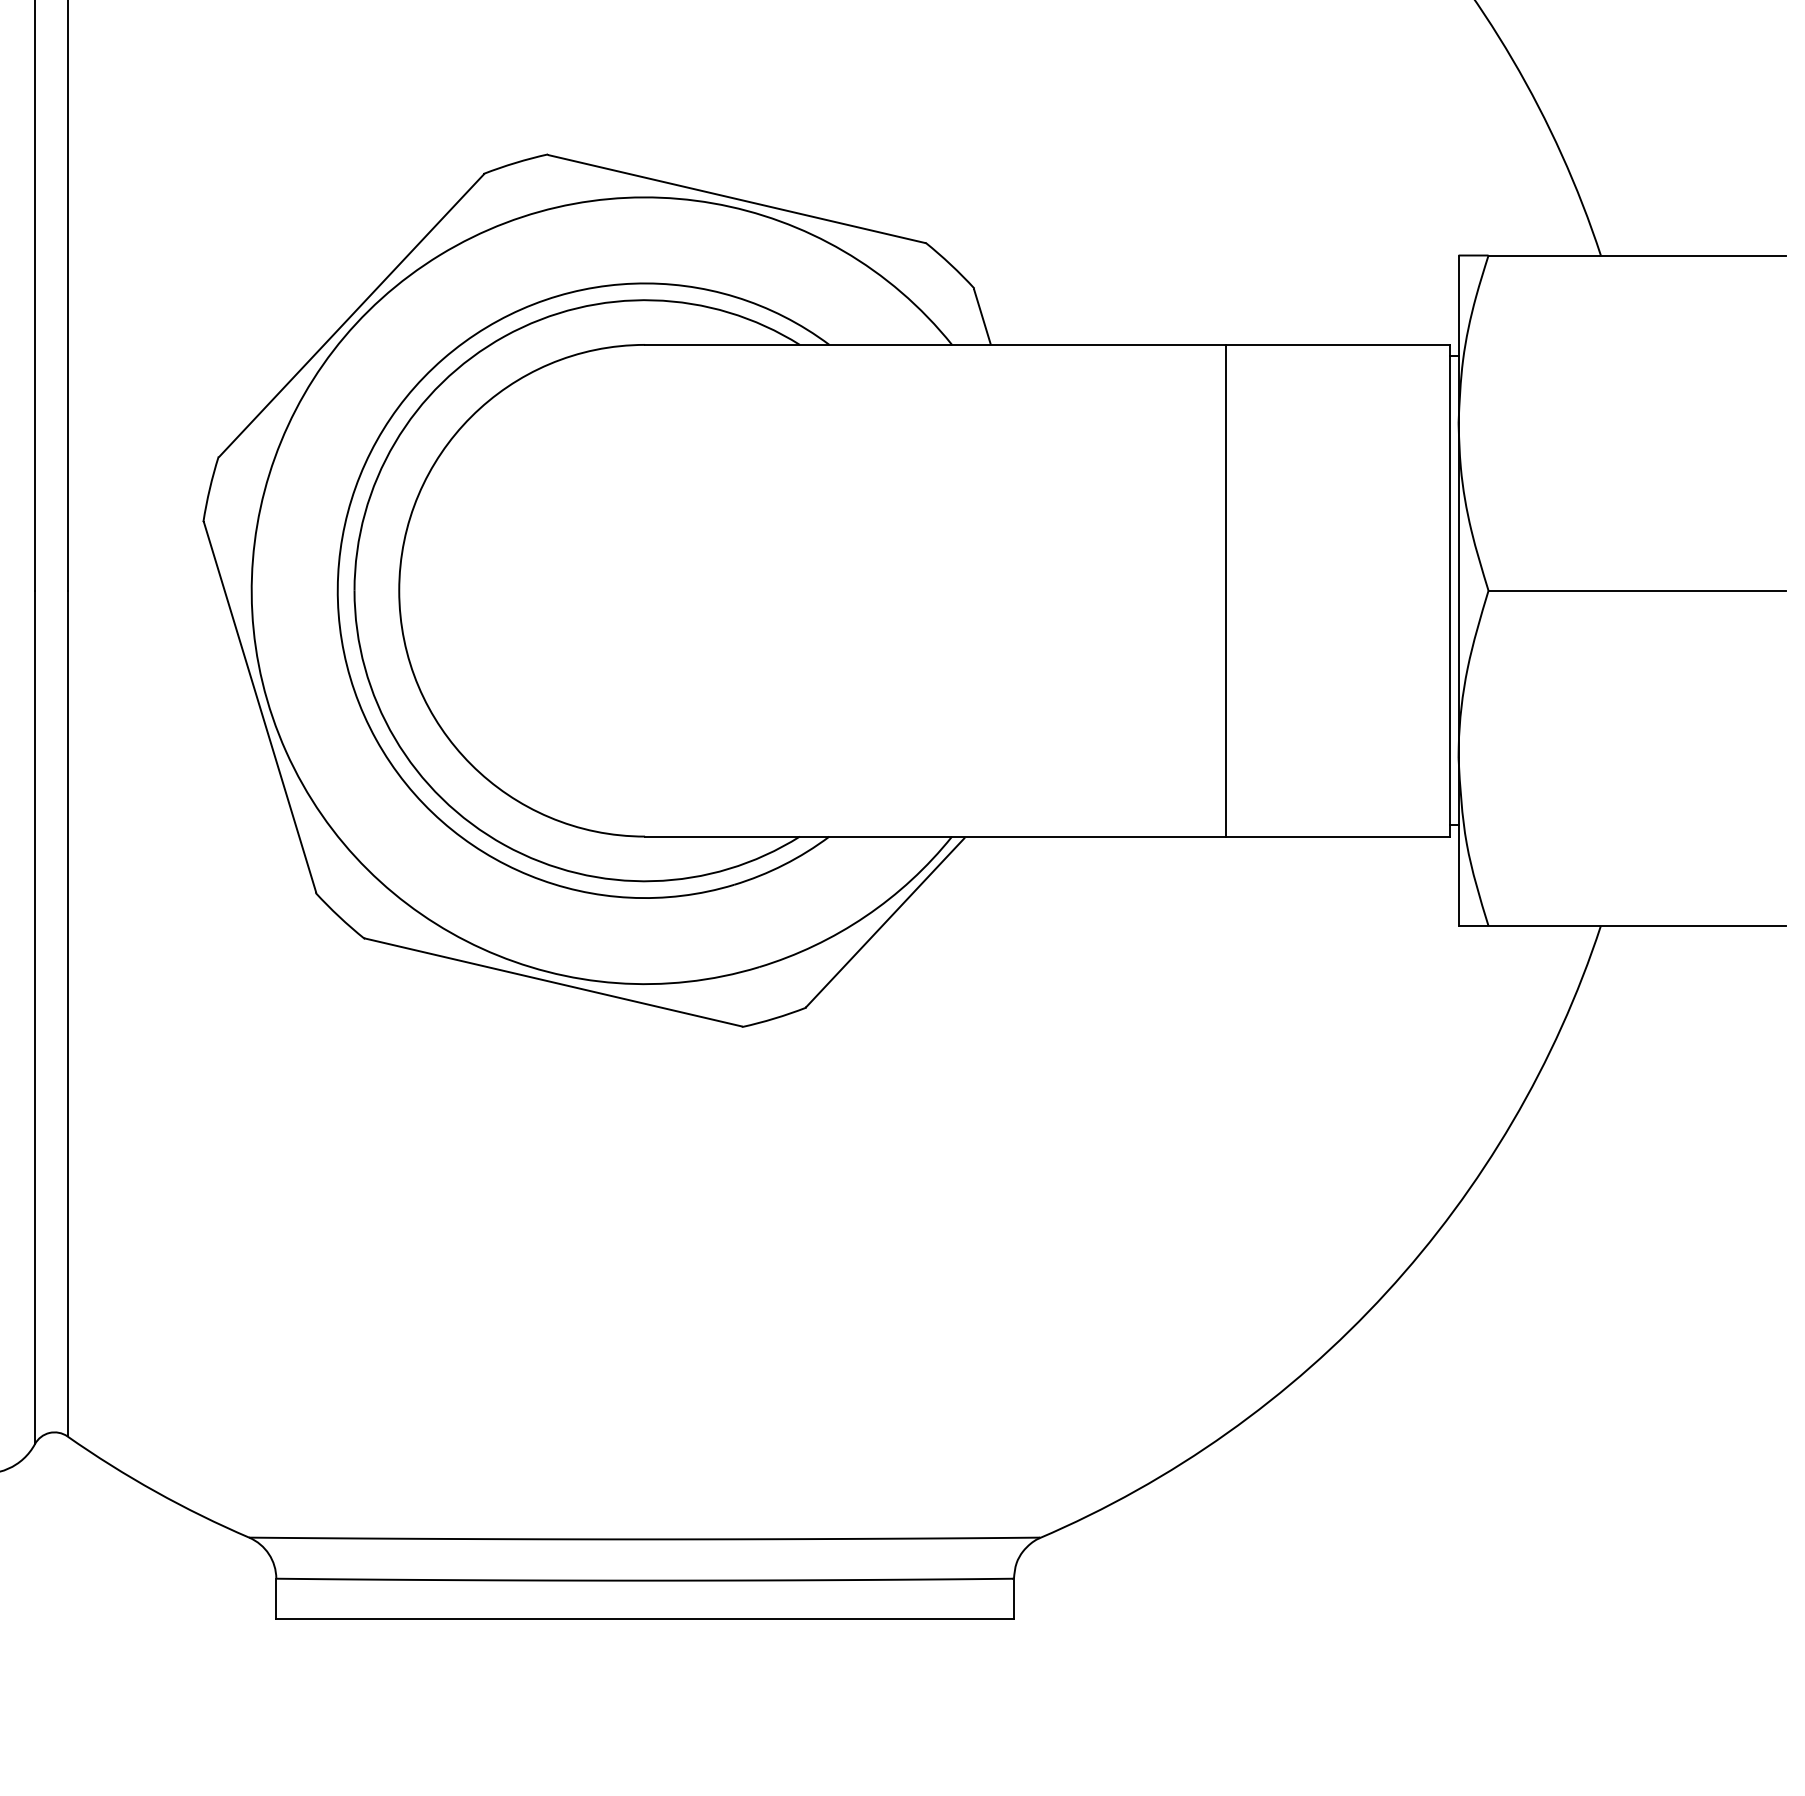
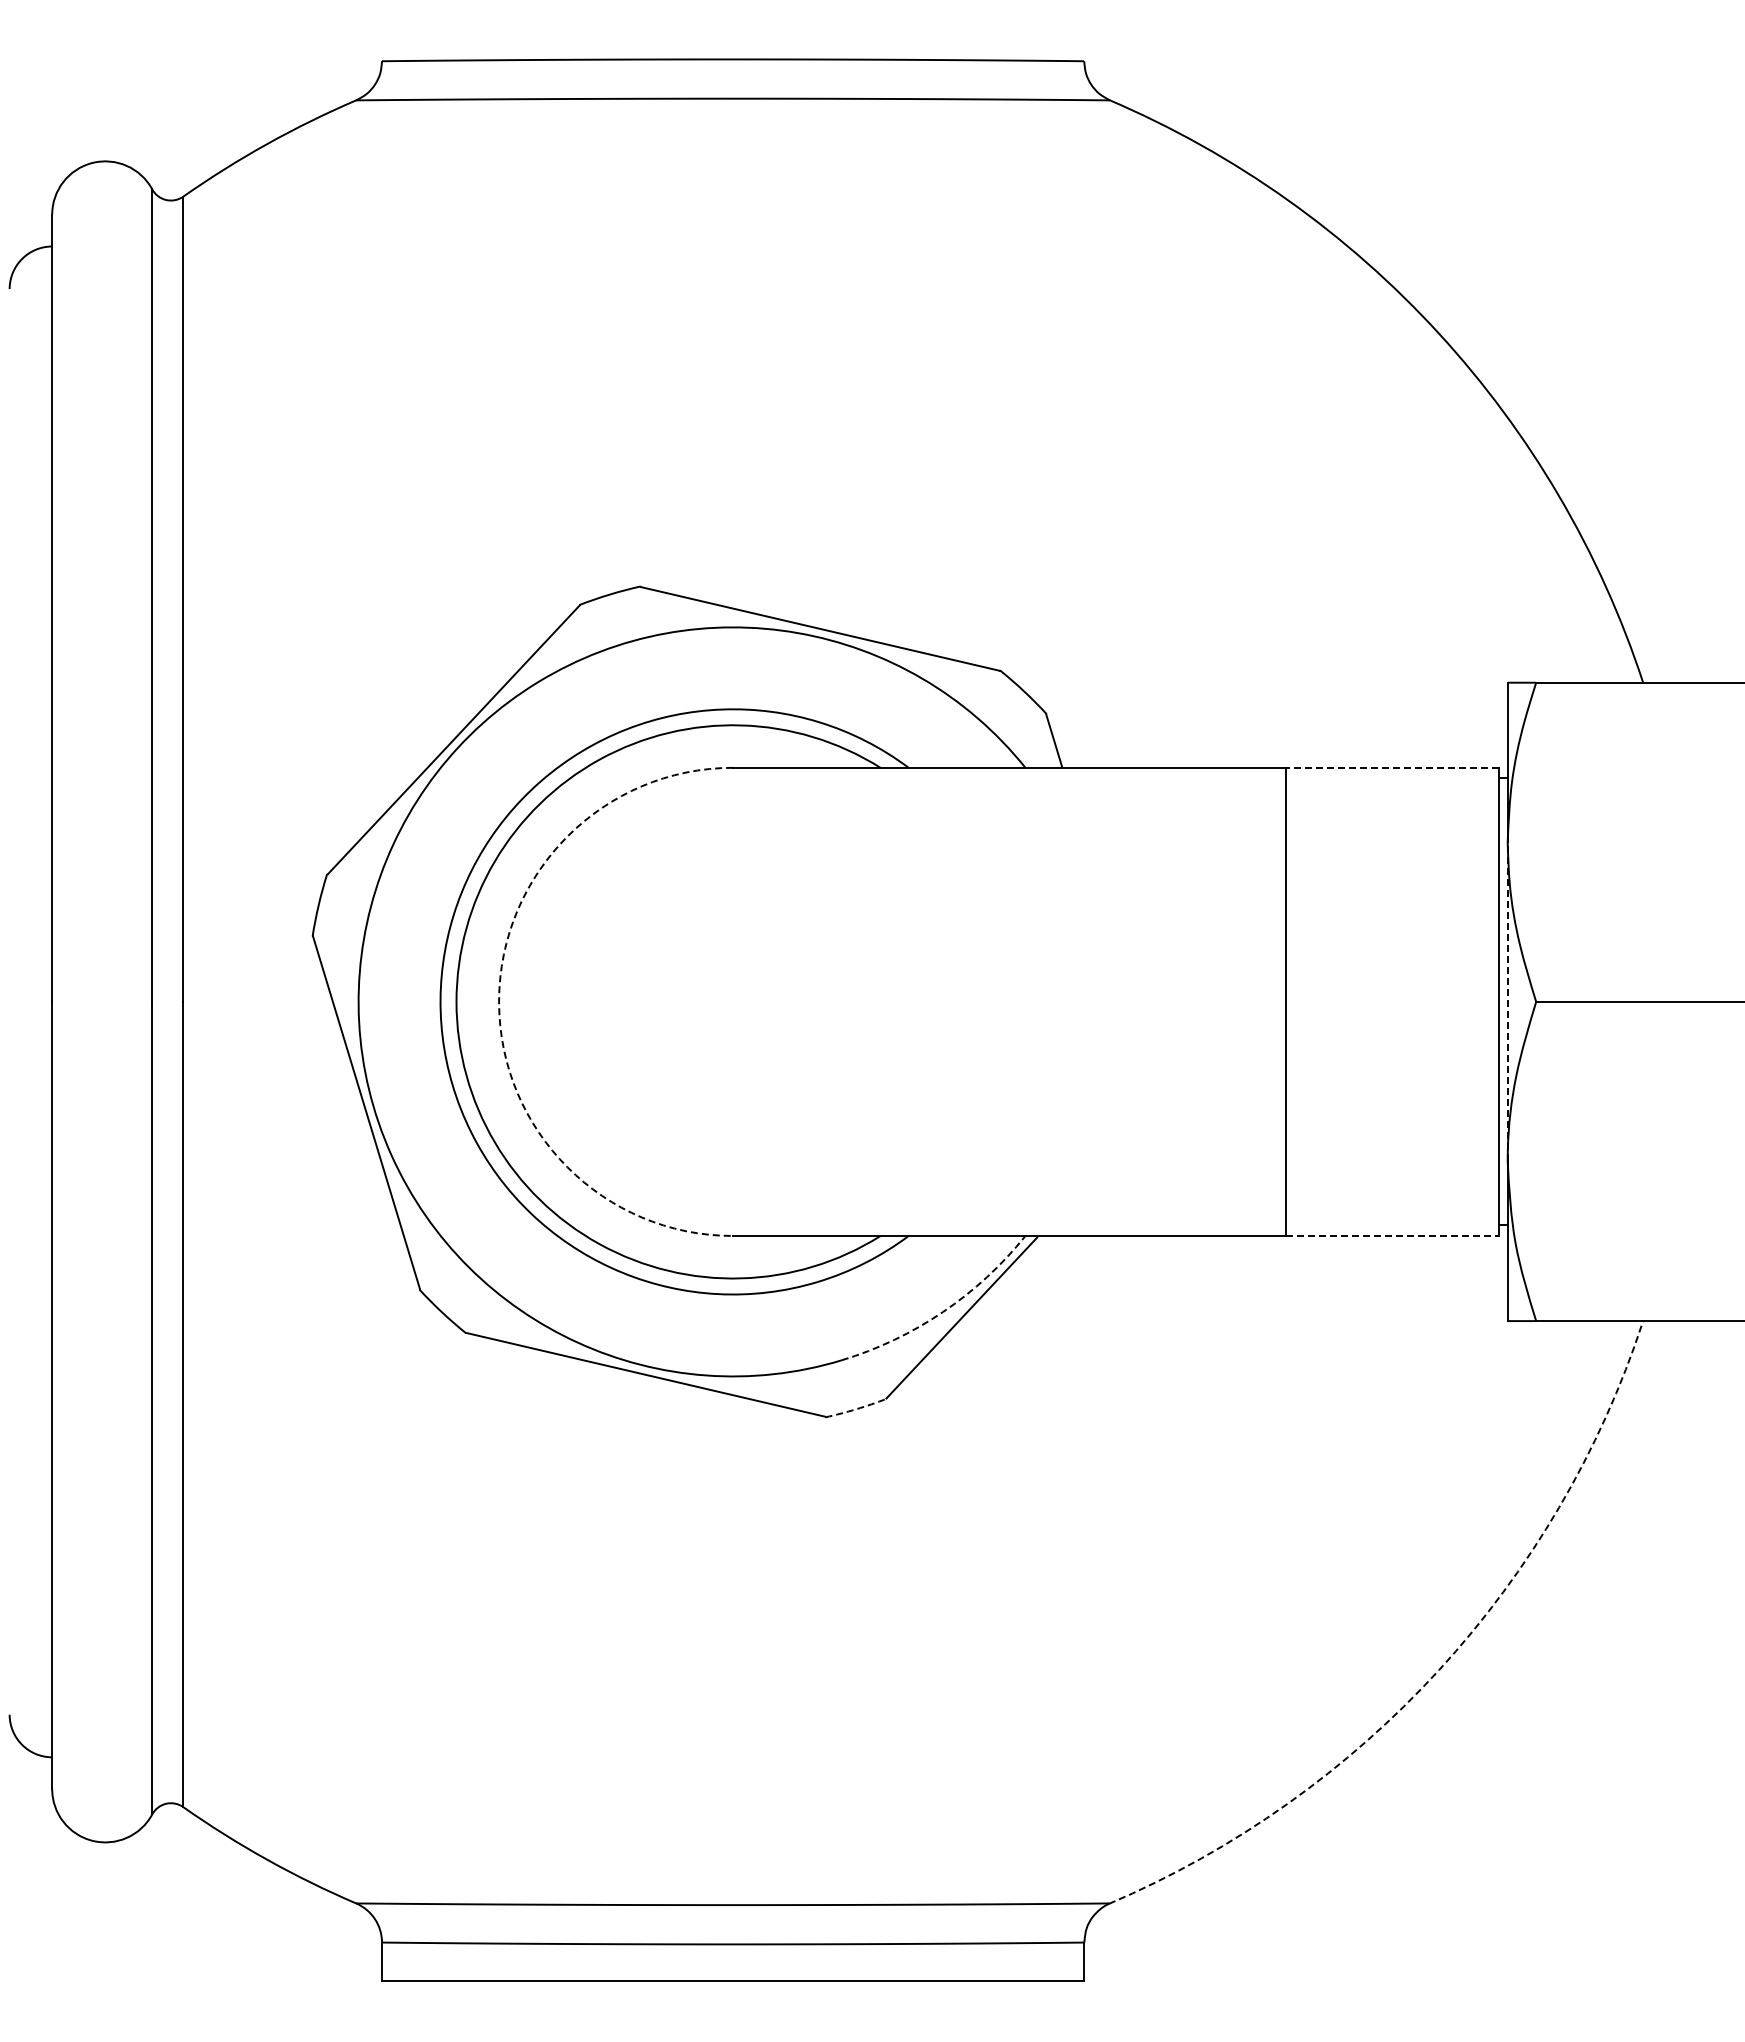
line: (1337, 344) -> (1392, 767), solid -> dashed
arc: (399, 590) -> (499, 1001), solid -> dashed
line: (1458, 590) -> (1507, 1001), solid -> dashed
line: (1338, 836) -> (1393, 1235), solid -> dashed
arc: (866, 916) -> (943, 1312), solid -> dashed
arc: (774, 1018) -> (856, 1409), solid -> dashed
arc: (1386, 1292) -> (1439, 1670), solid -> dashed

